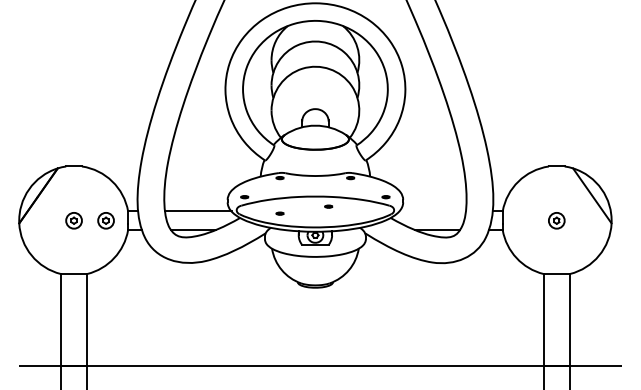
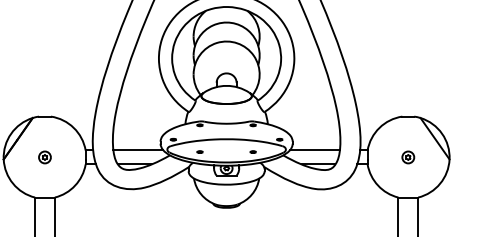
part: (328, 206) -> (253, 151), moved
line: (432, 211) -> (314, 150), added
part: (105, 220) -> (68, 157), removed

